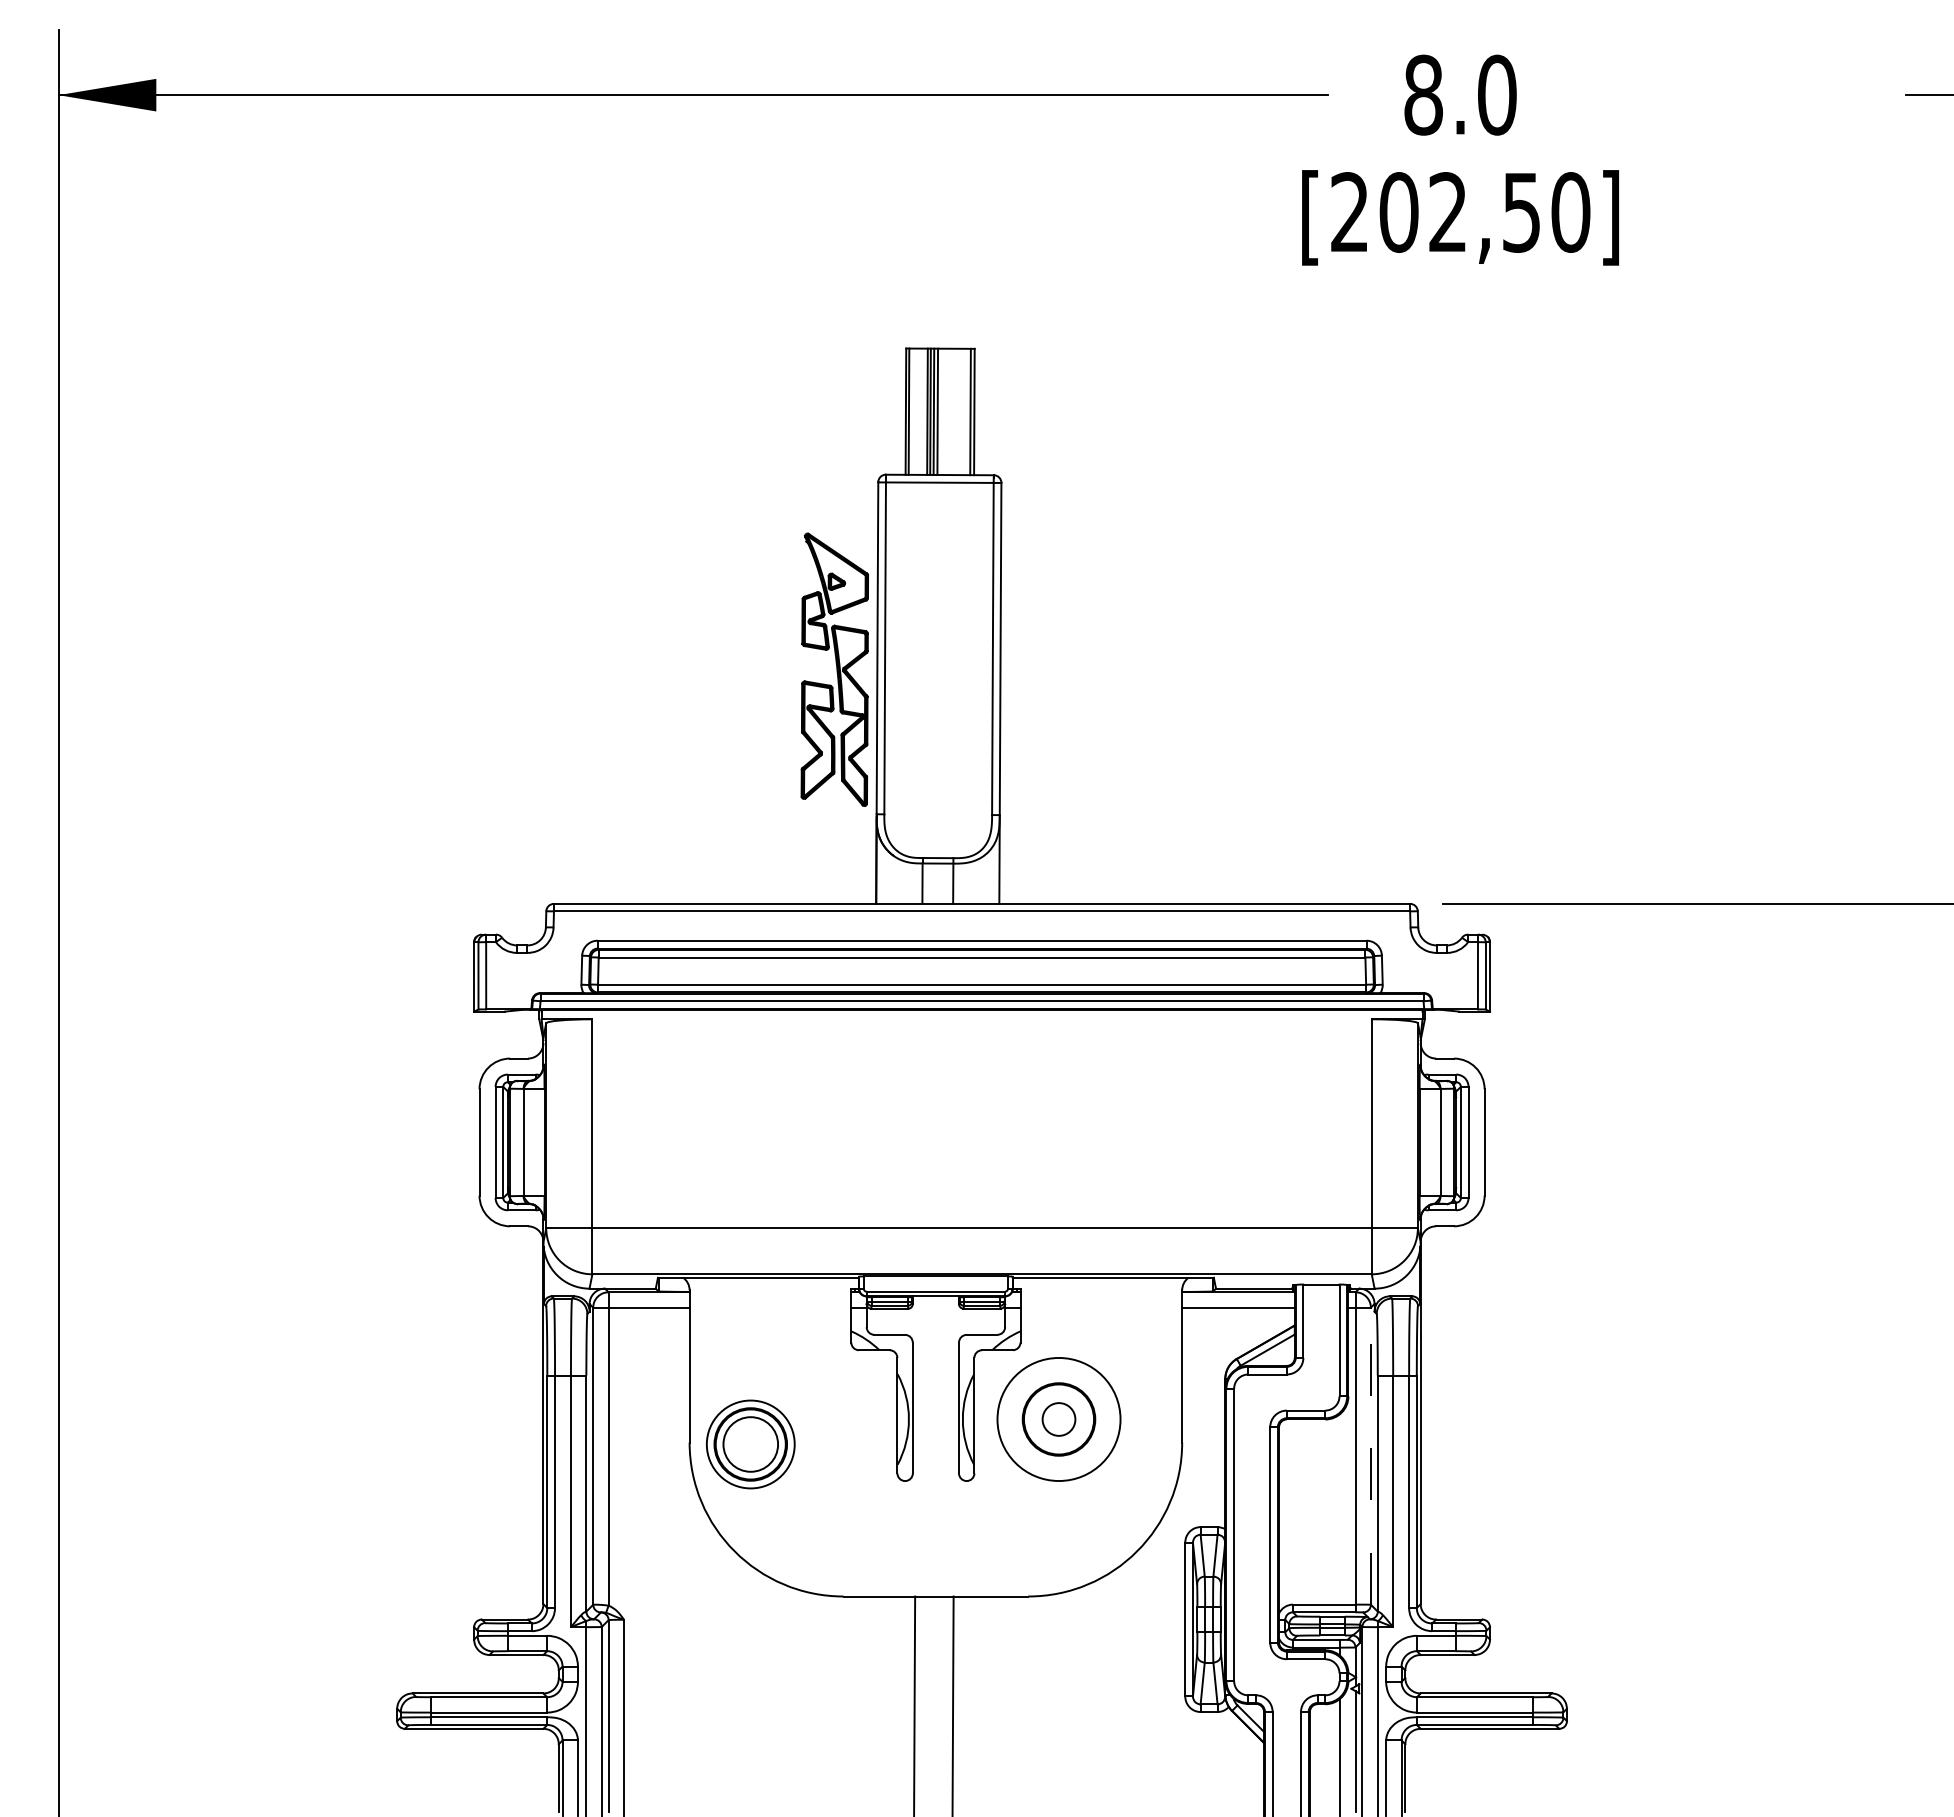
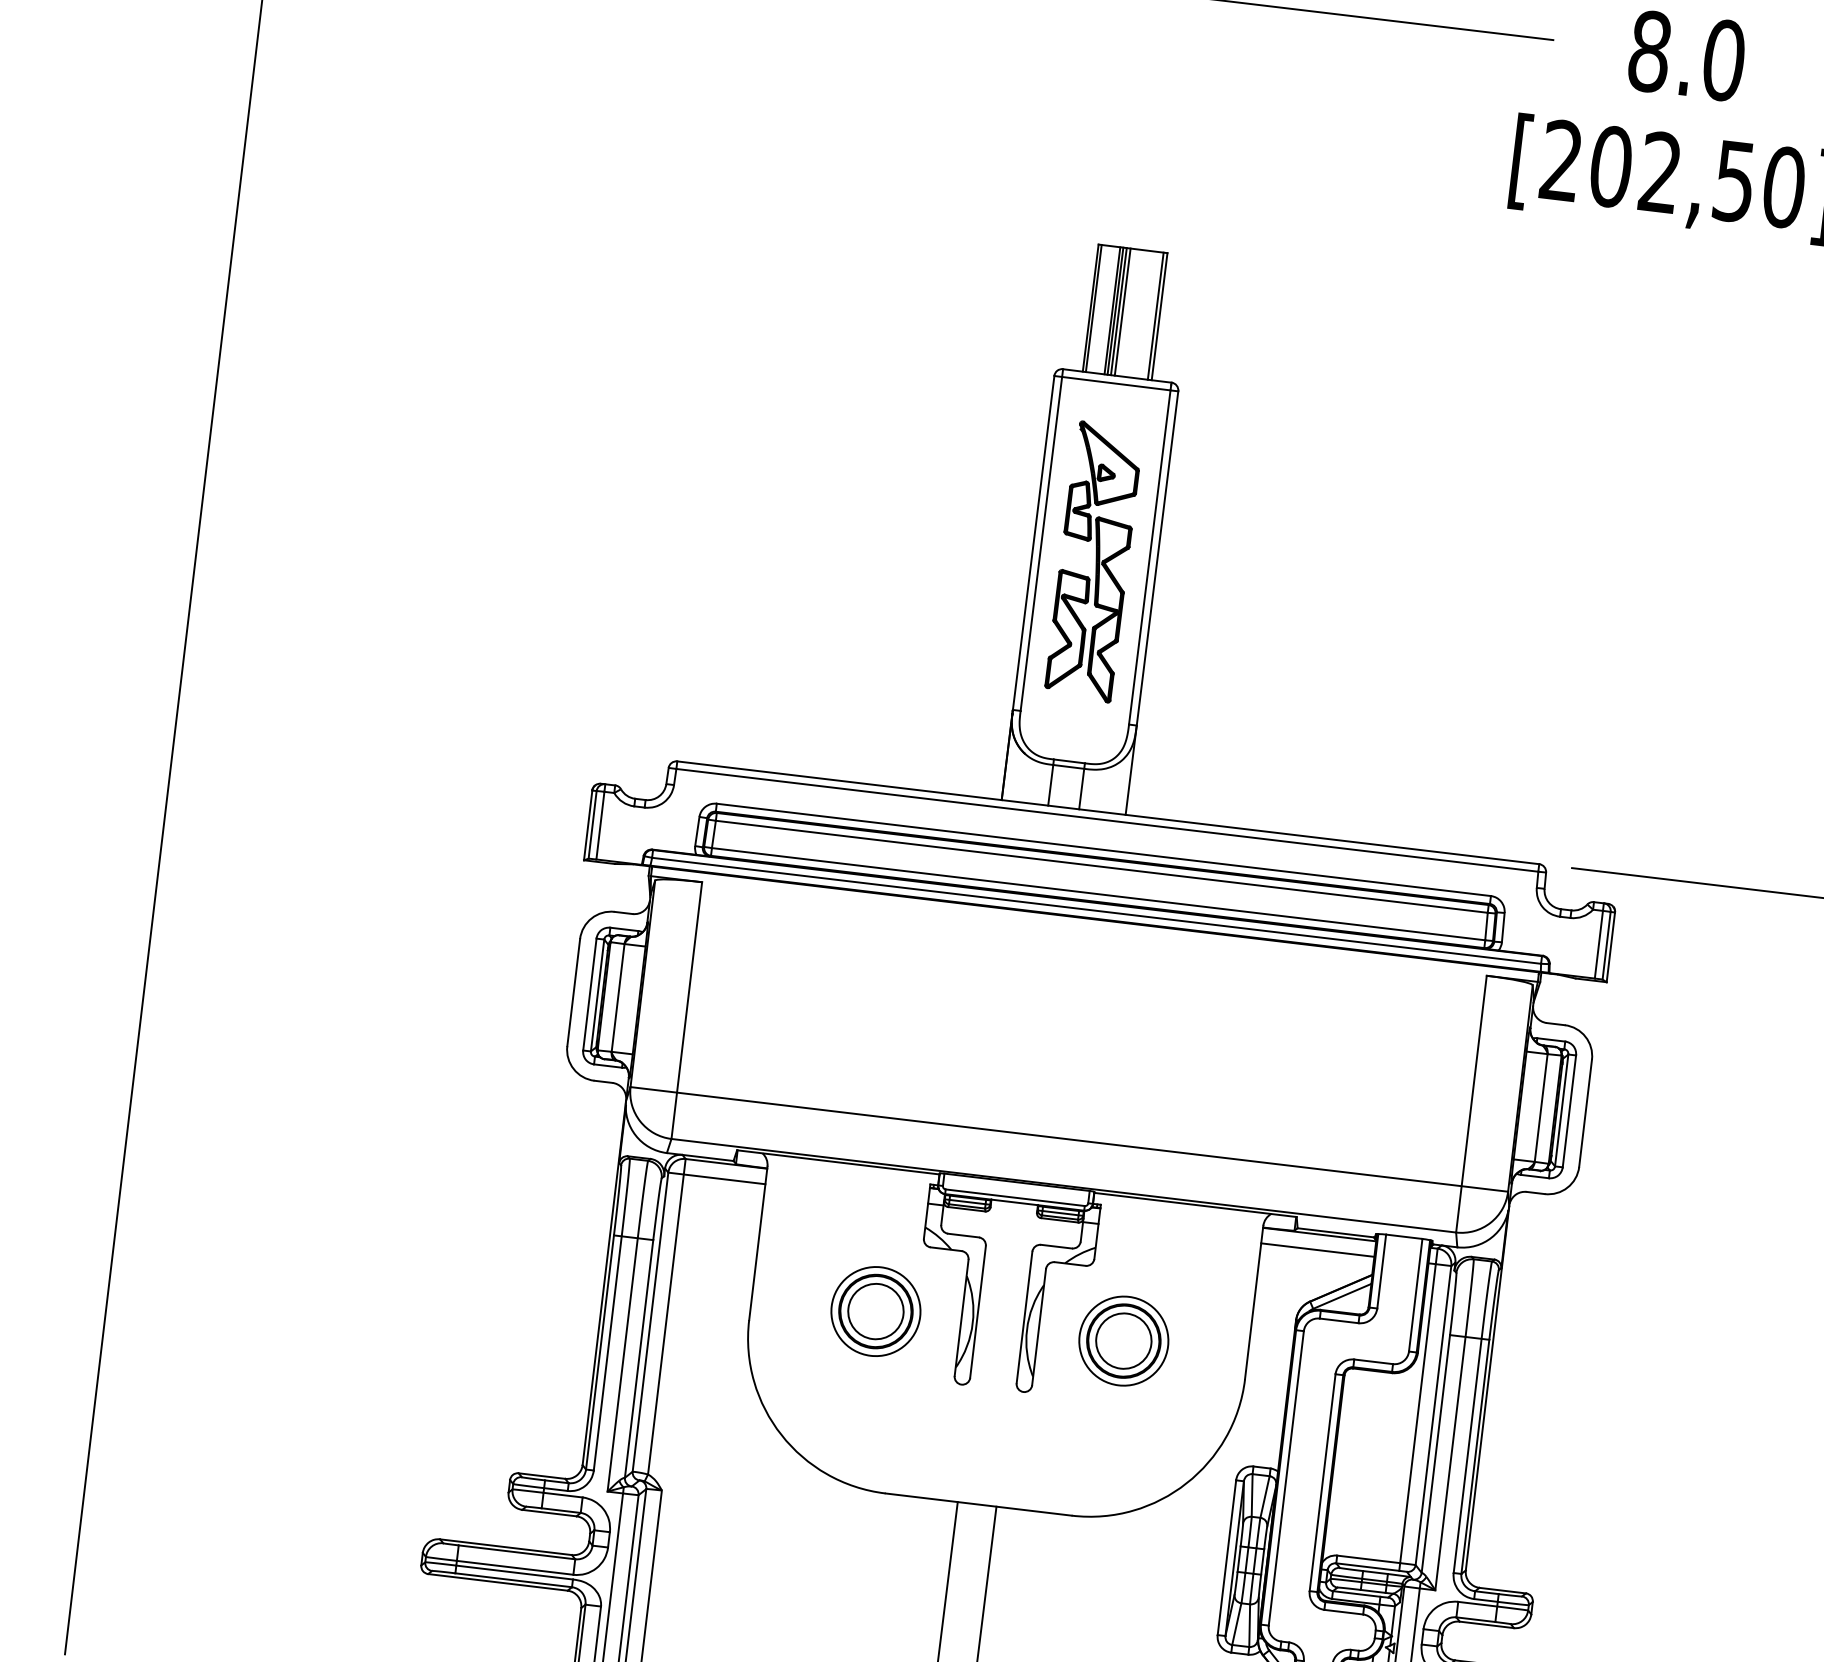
part: (834, 669) -> (1093, 561), moved
circle: (1058, 1419) -> (1123, 1341), size x0.71
circle: (1058, 1419) -> (1123, 1341), size x1.67
part: (750, 1444) -> (875, 1311), moved
line: (1370, 1456) -> (1433, 1415), dashed -> solid

